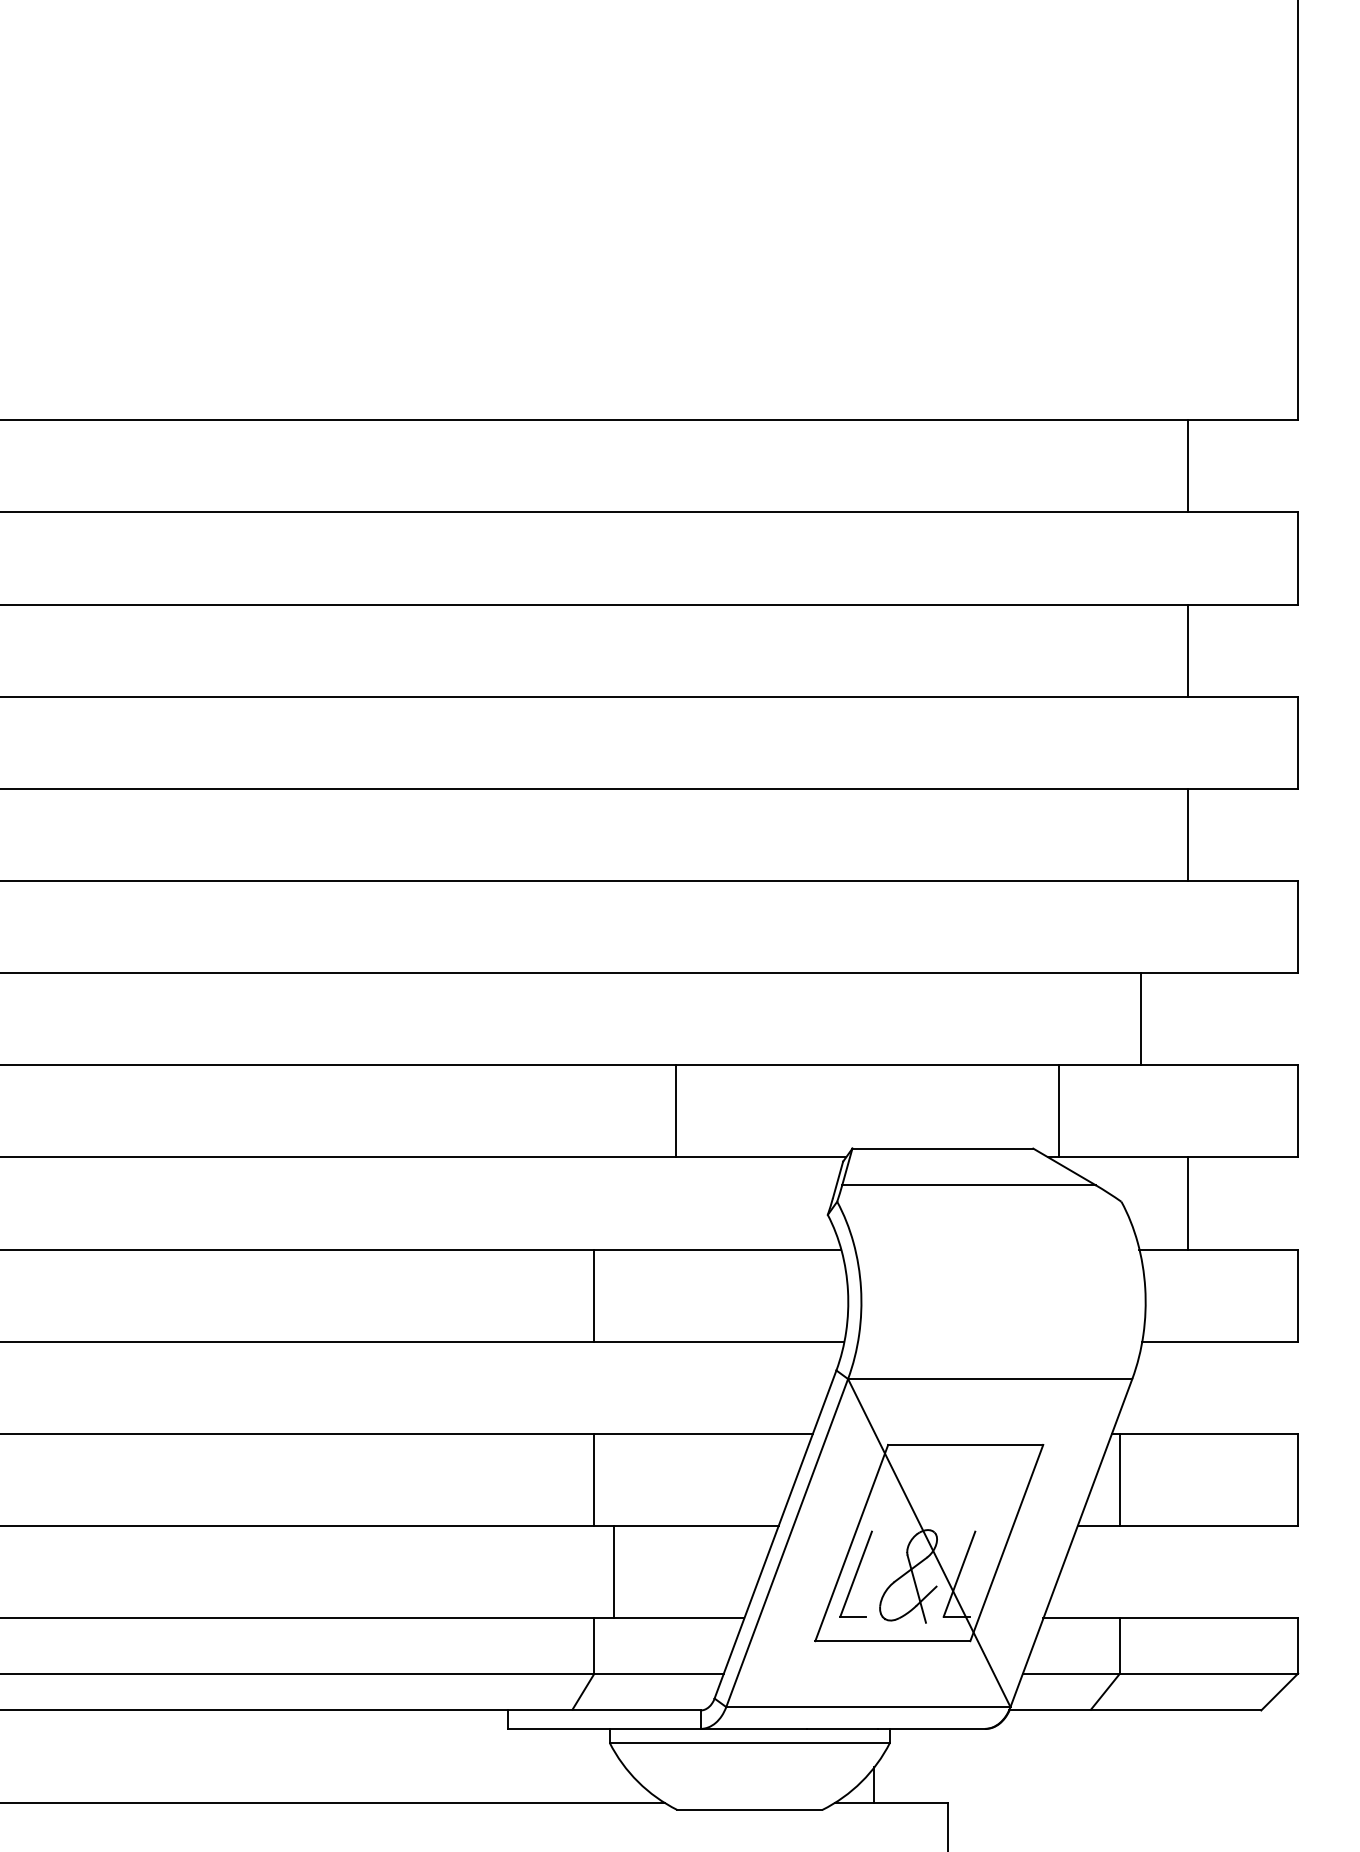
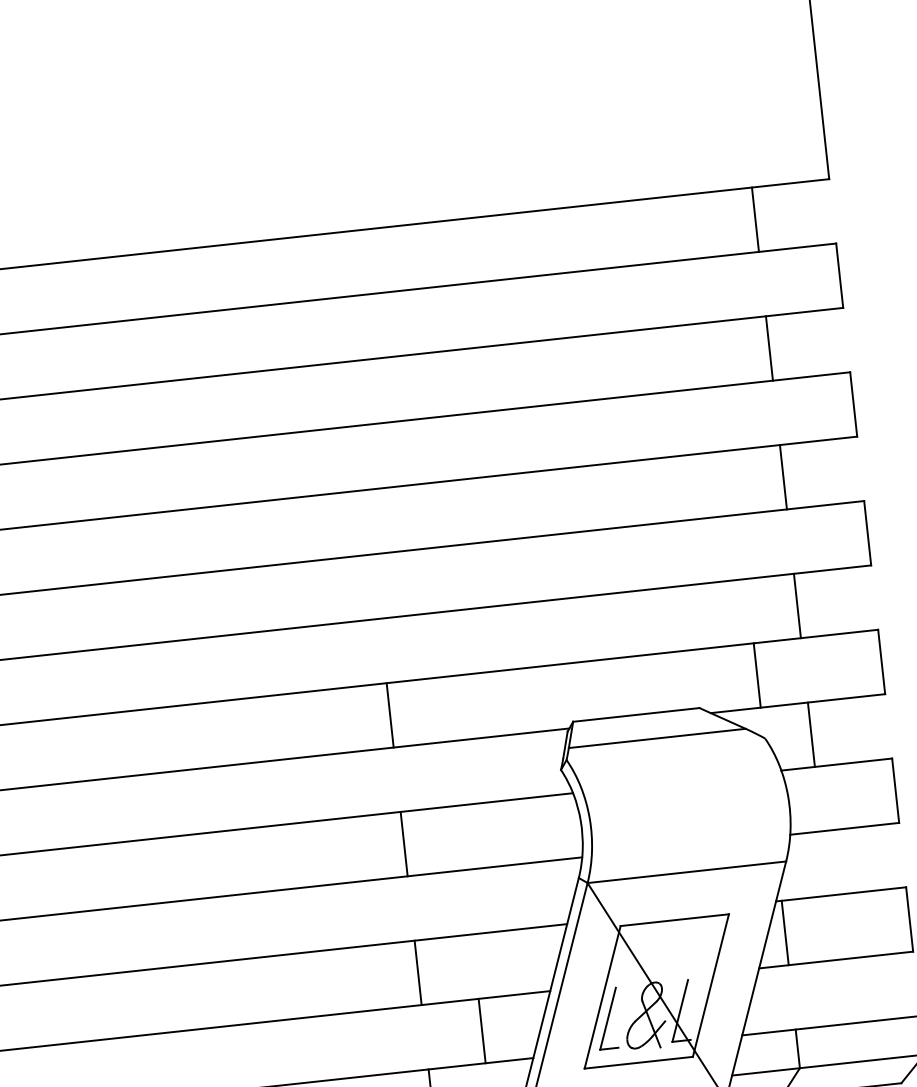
line: (1140, 1019) -> (797, 606), moved
line: (676, 1111) -> (390, 715), moved
line: (1059, 1111) -> (757, 675), moved
line: (614, 1572) -> (482, 1031), moved

